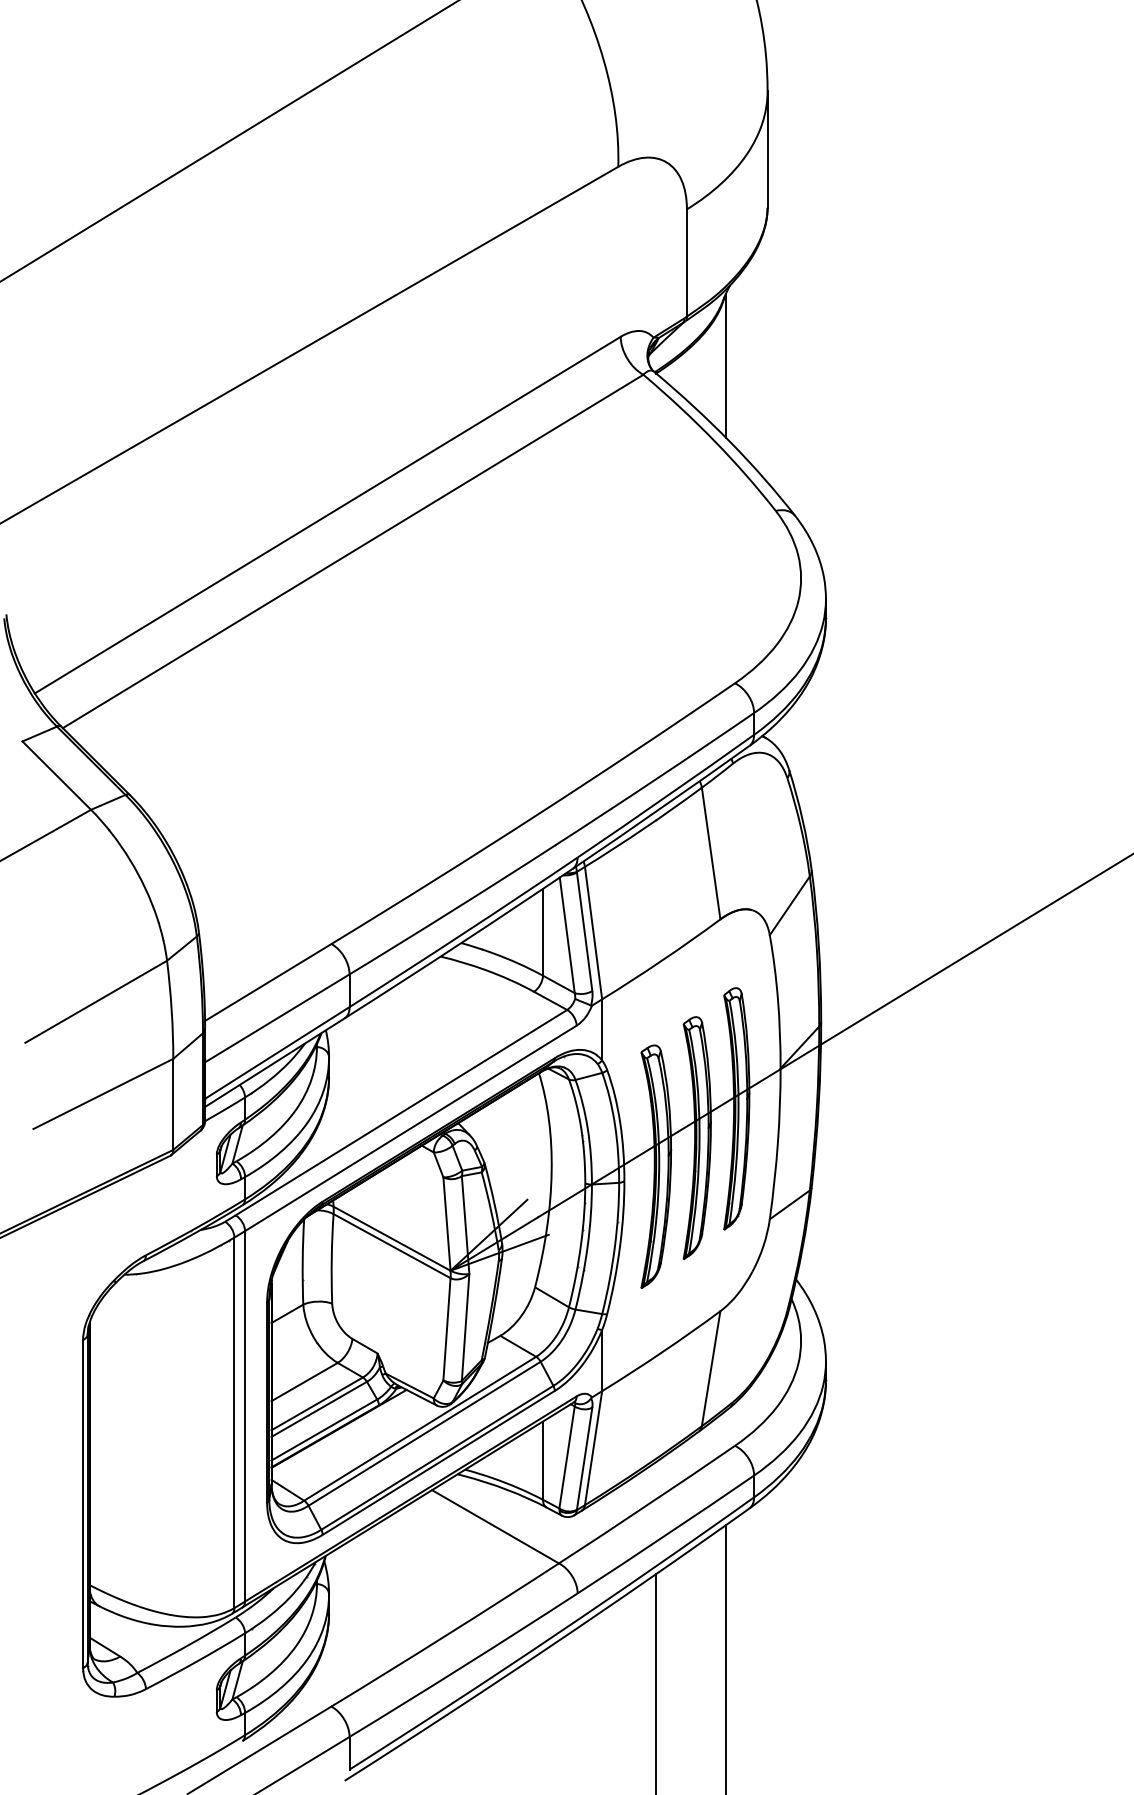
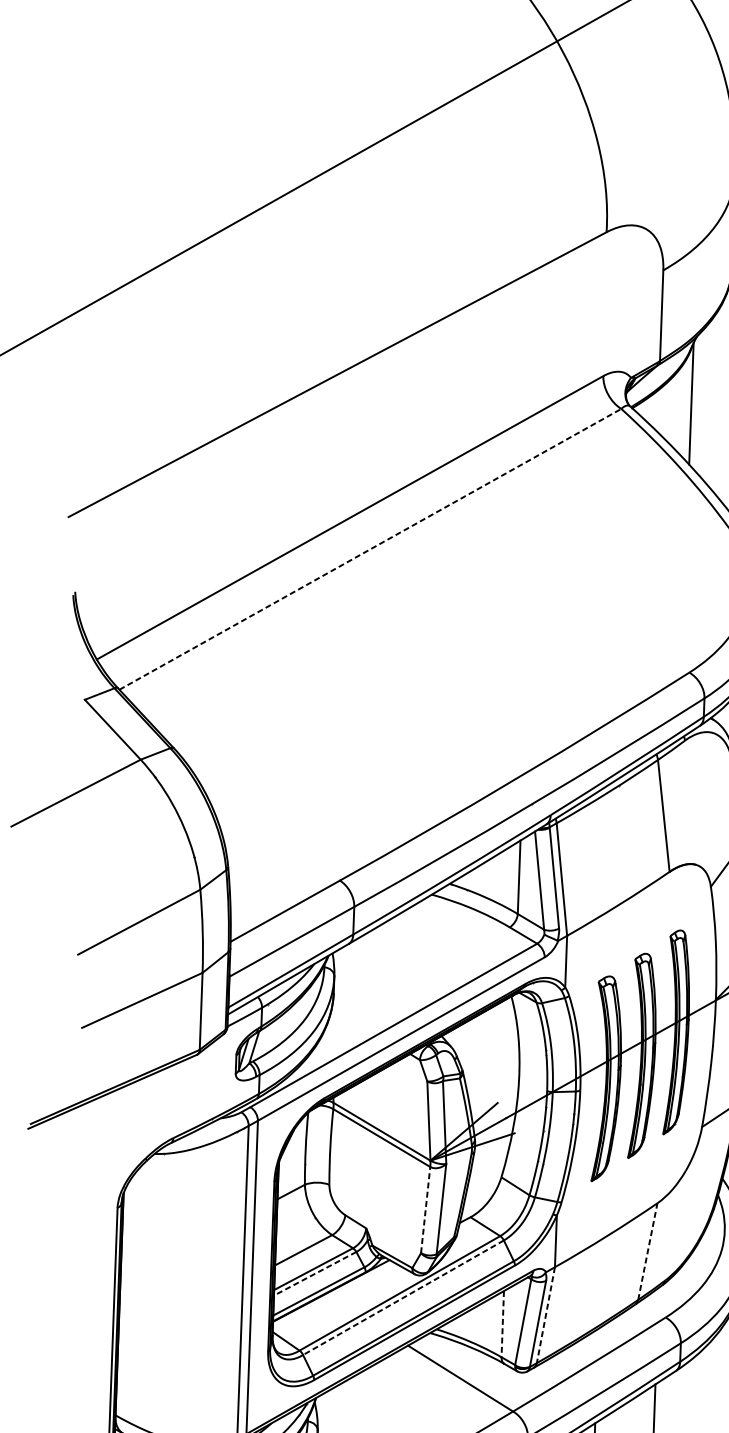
line: (353, 551) -> (370, 549), solid -> dashed
line: (447, 1328) -> (426, 1209), solid -> dashed
line: (711, 1368) -> (648, 1251), solid -> dashed
line: (318, 1409) -> (314, 1273), solid -> dashed
line: (424, 1433) -> (403, 1297), solid -> dashed
line: (593, 1448) -> (545, 1315), solid -> dashed
line: (542, 1461) -> (502, 1324), solid -> dashed

